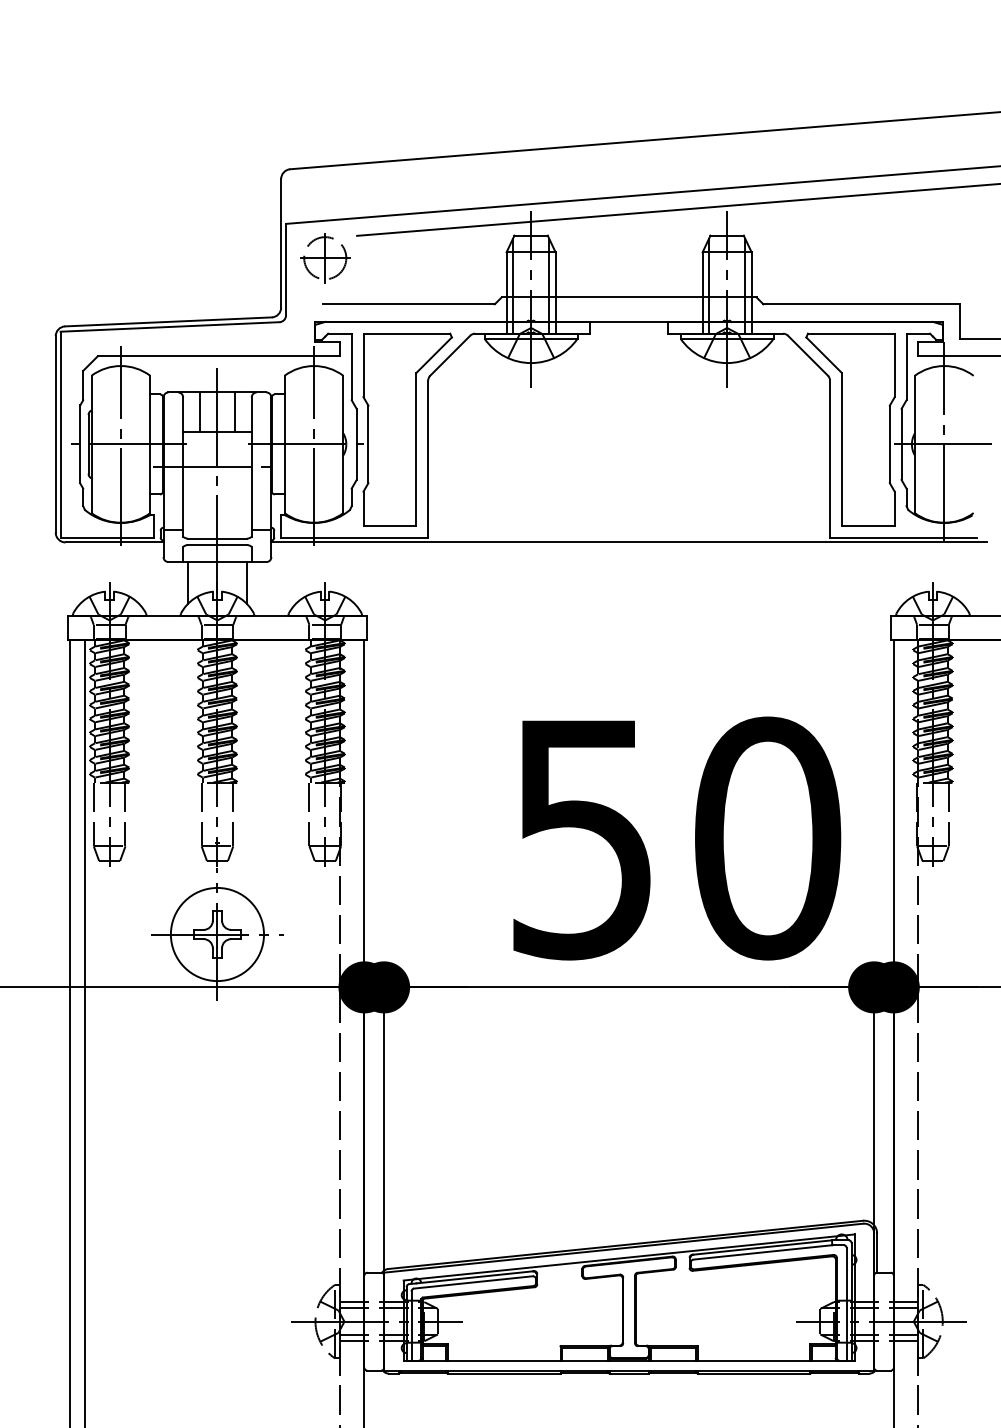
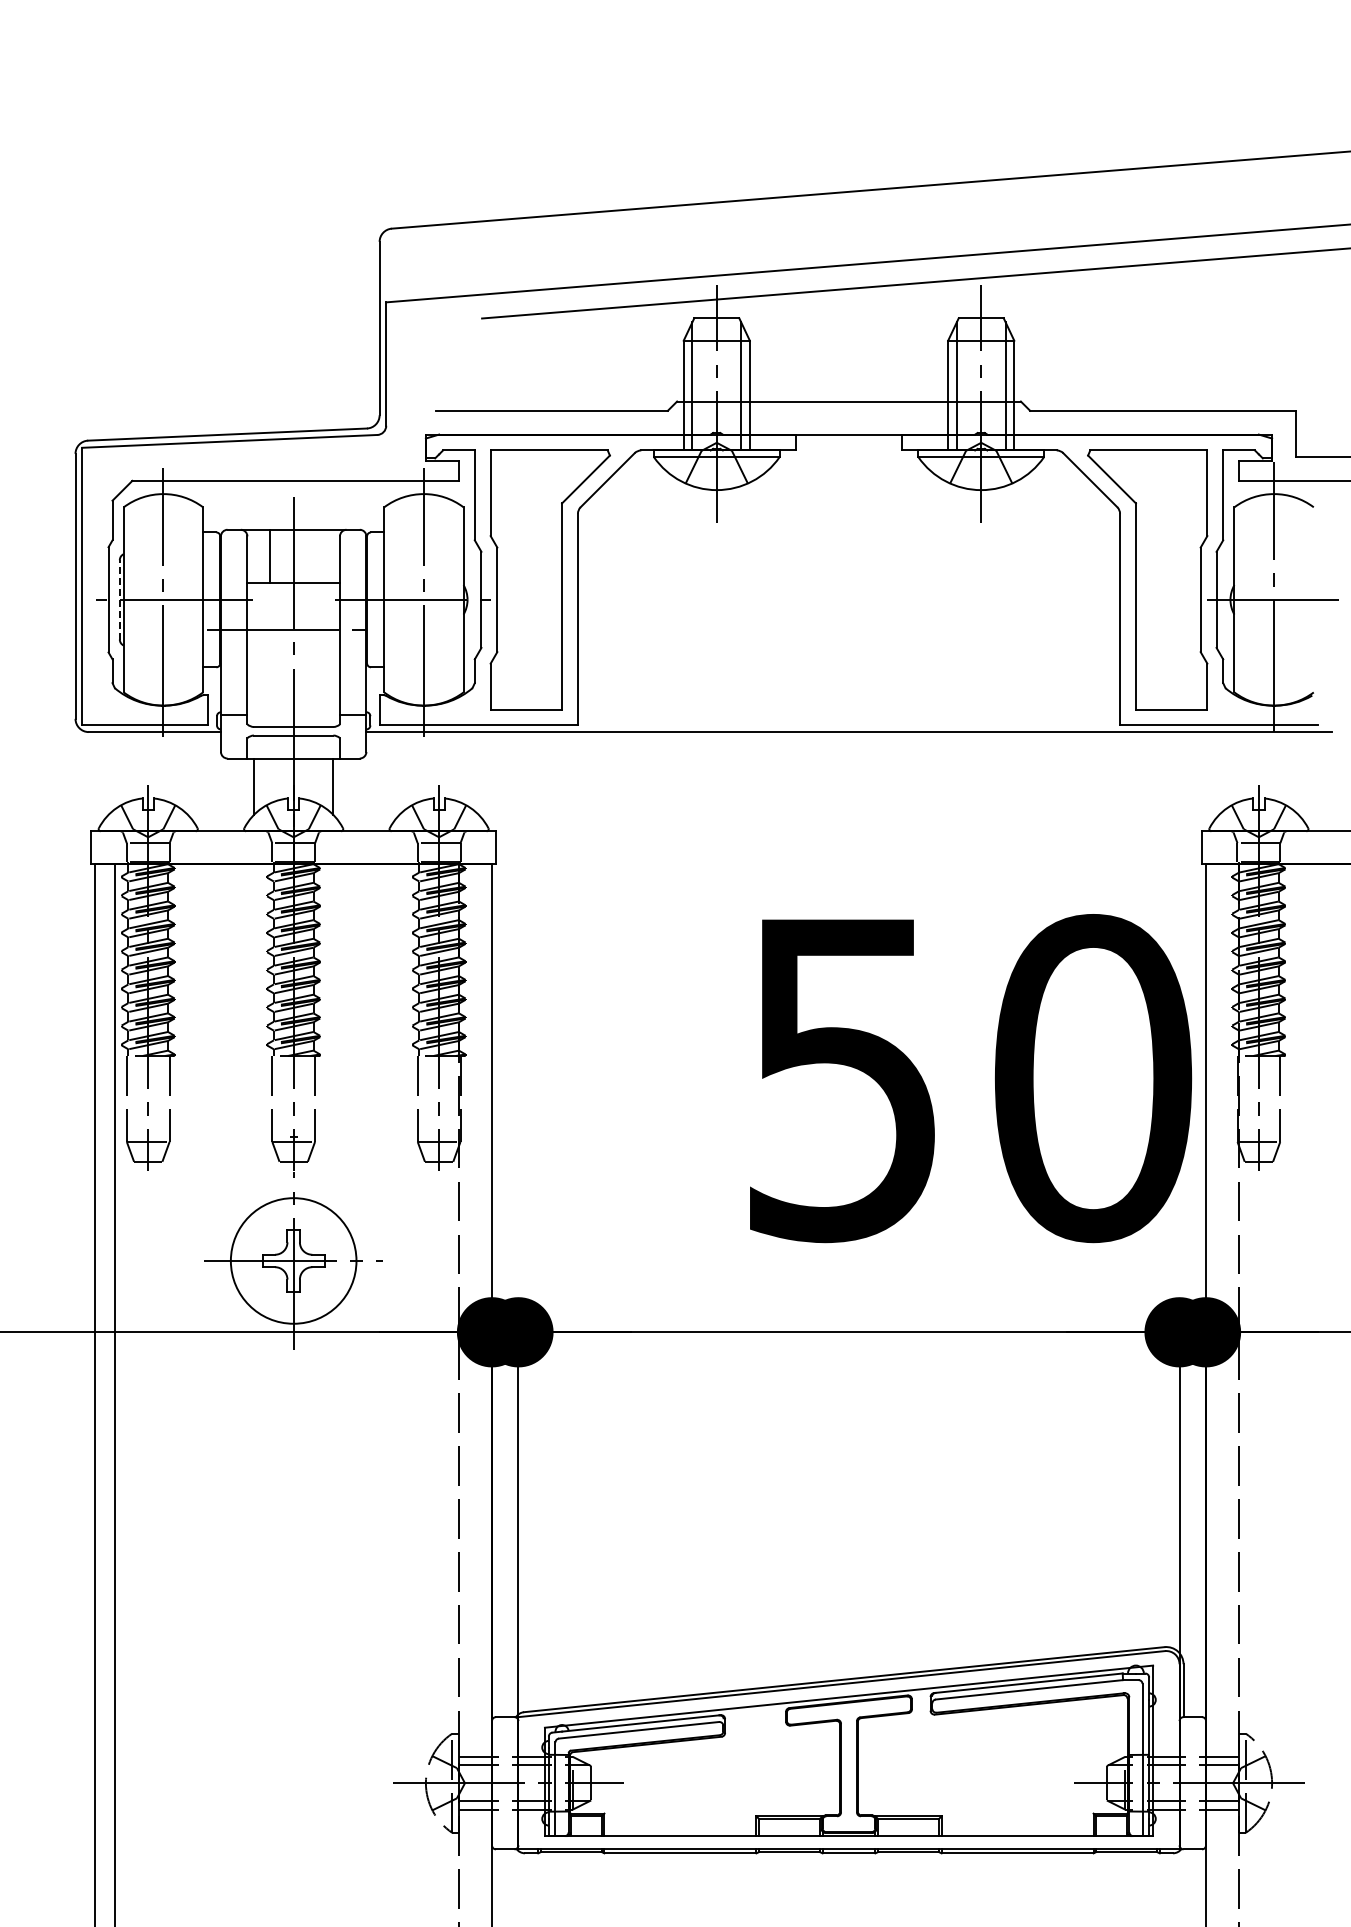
part: (324, 258) -> (438, 348), removed
line: (235, 411) -> (317, 555), removed
line: (88, 444) -> (119, 599), solid -> dashed
text: (677, 838) -> (971, 1078), moved

